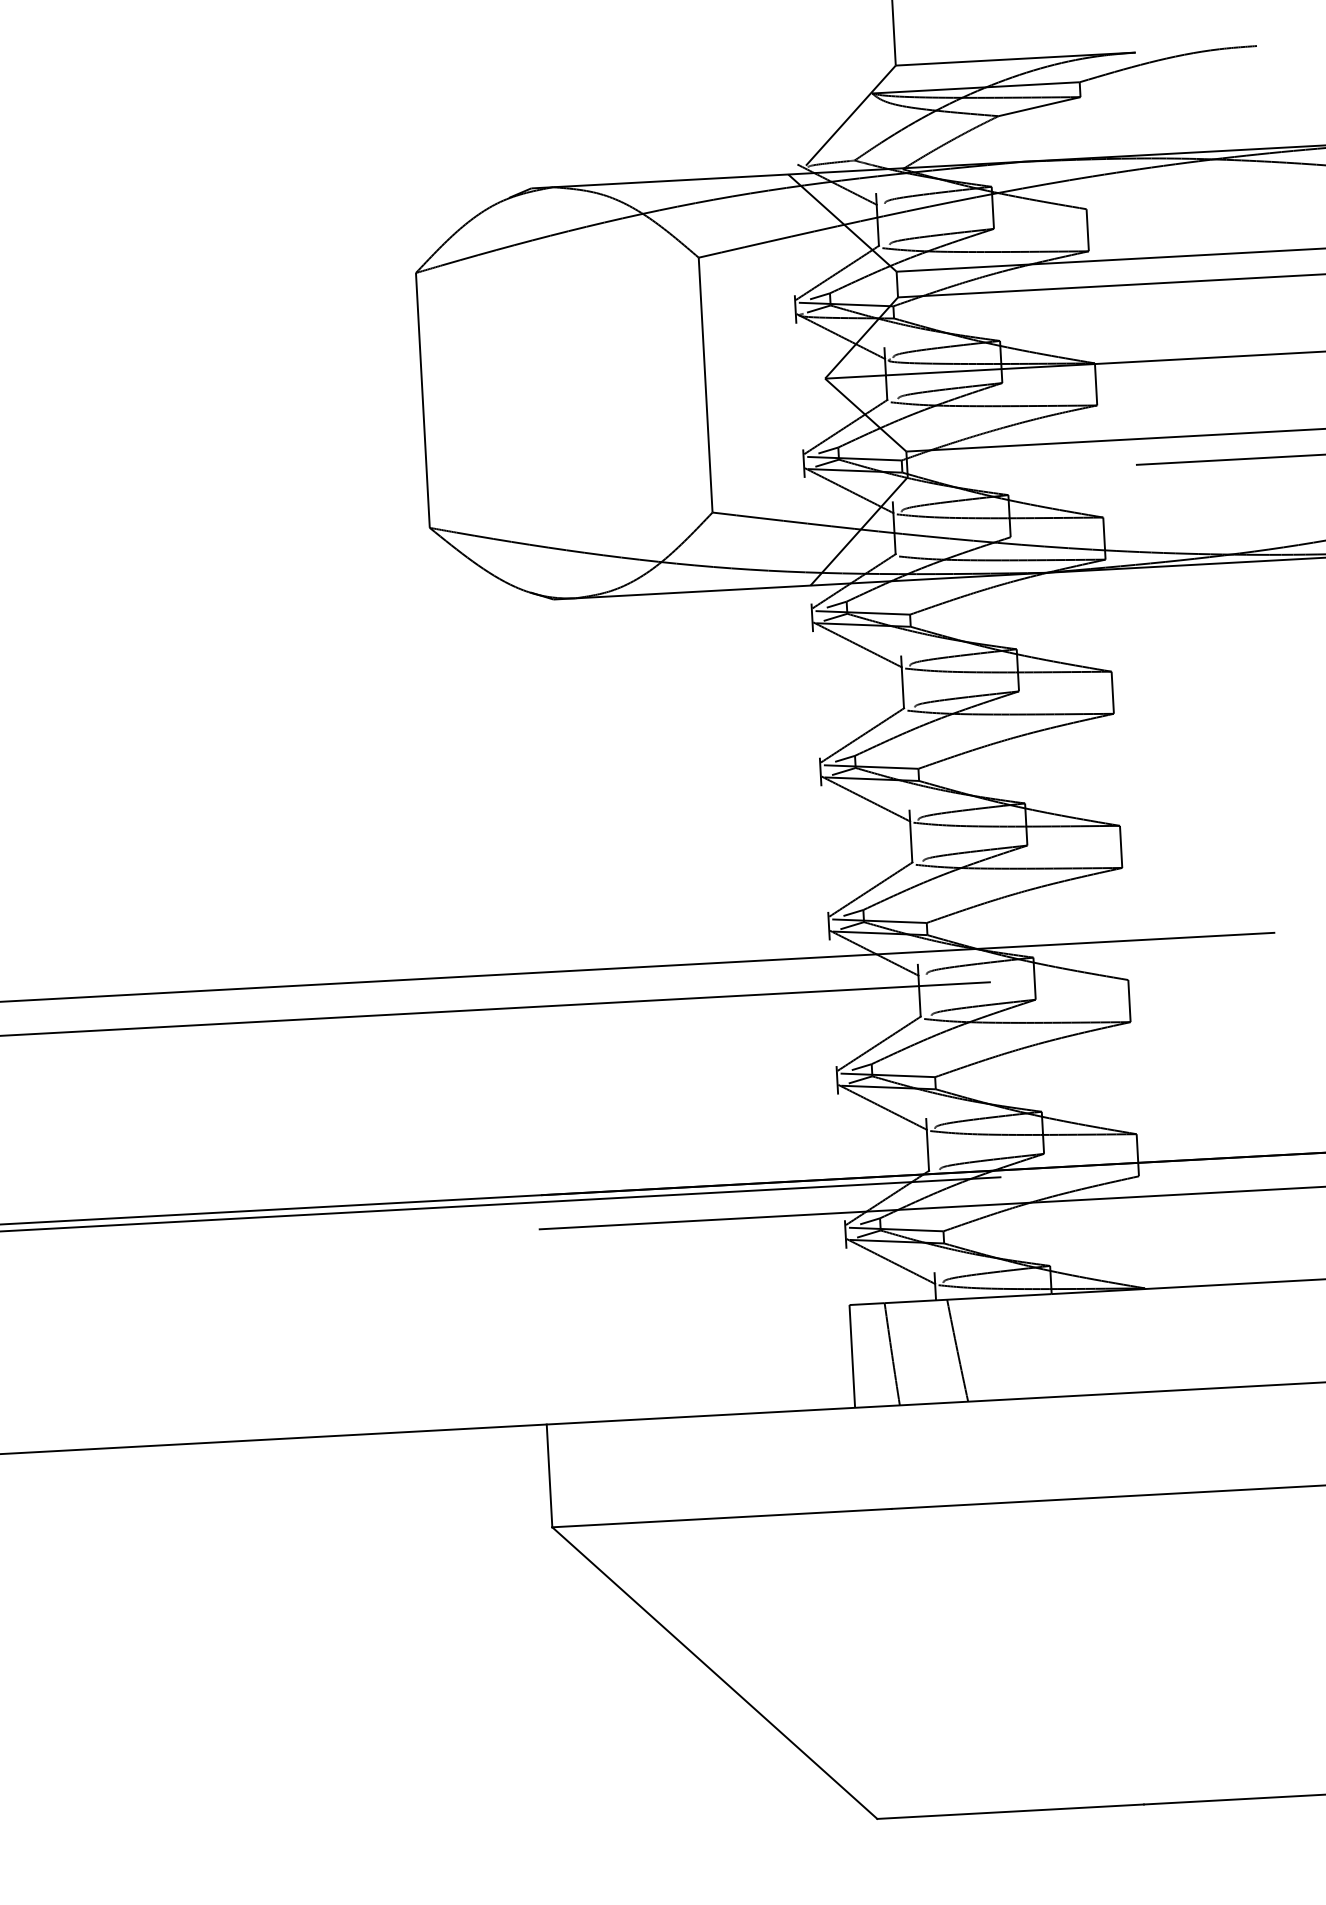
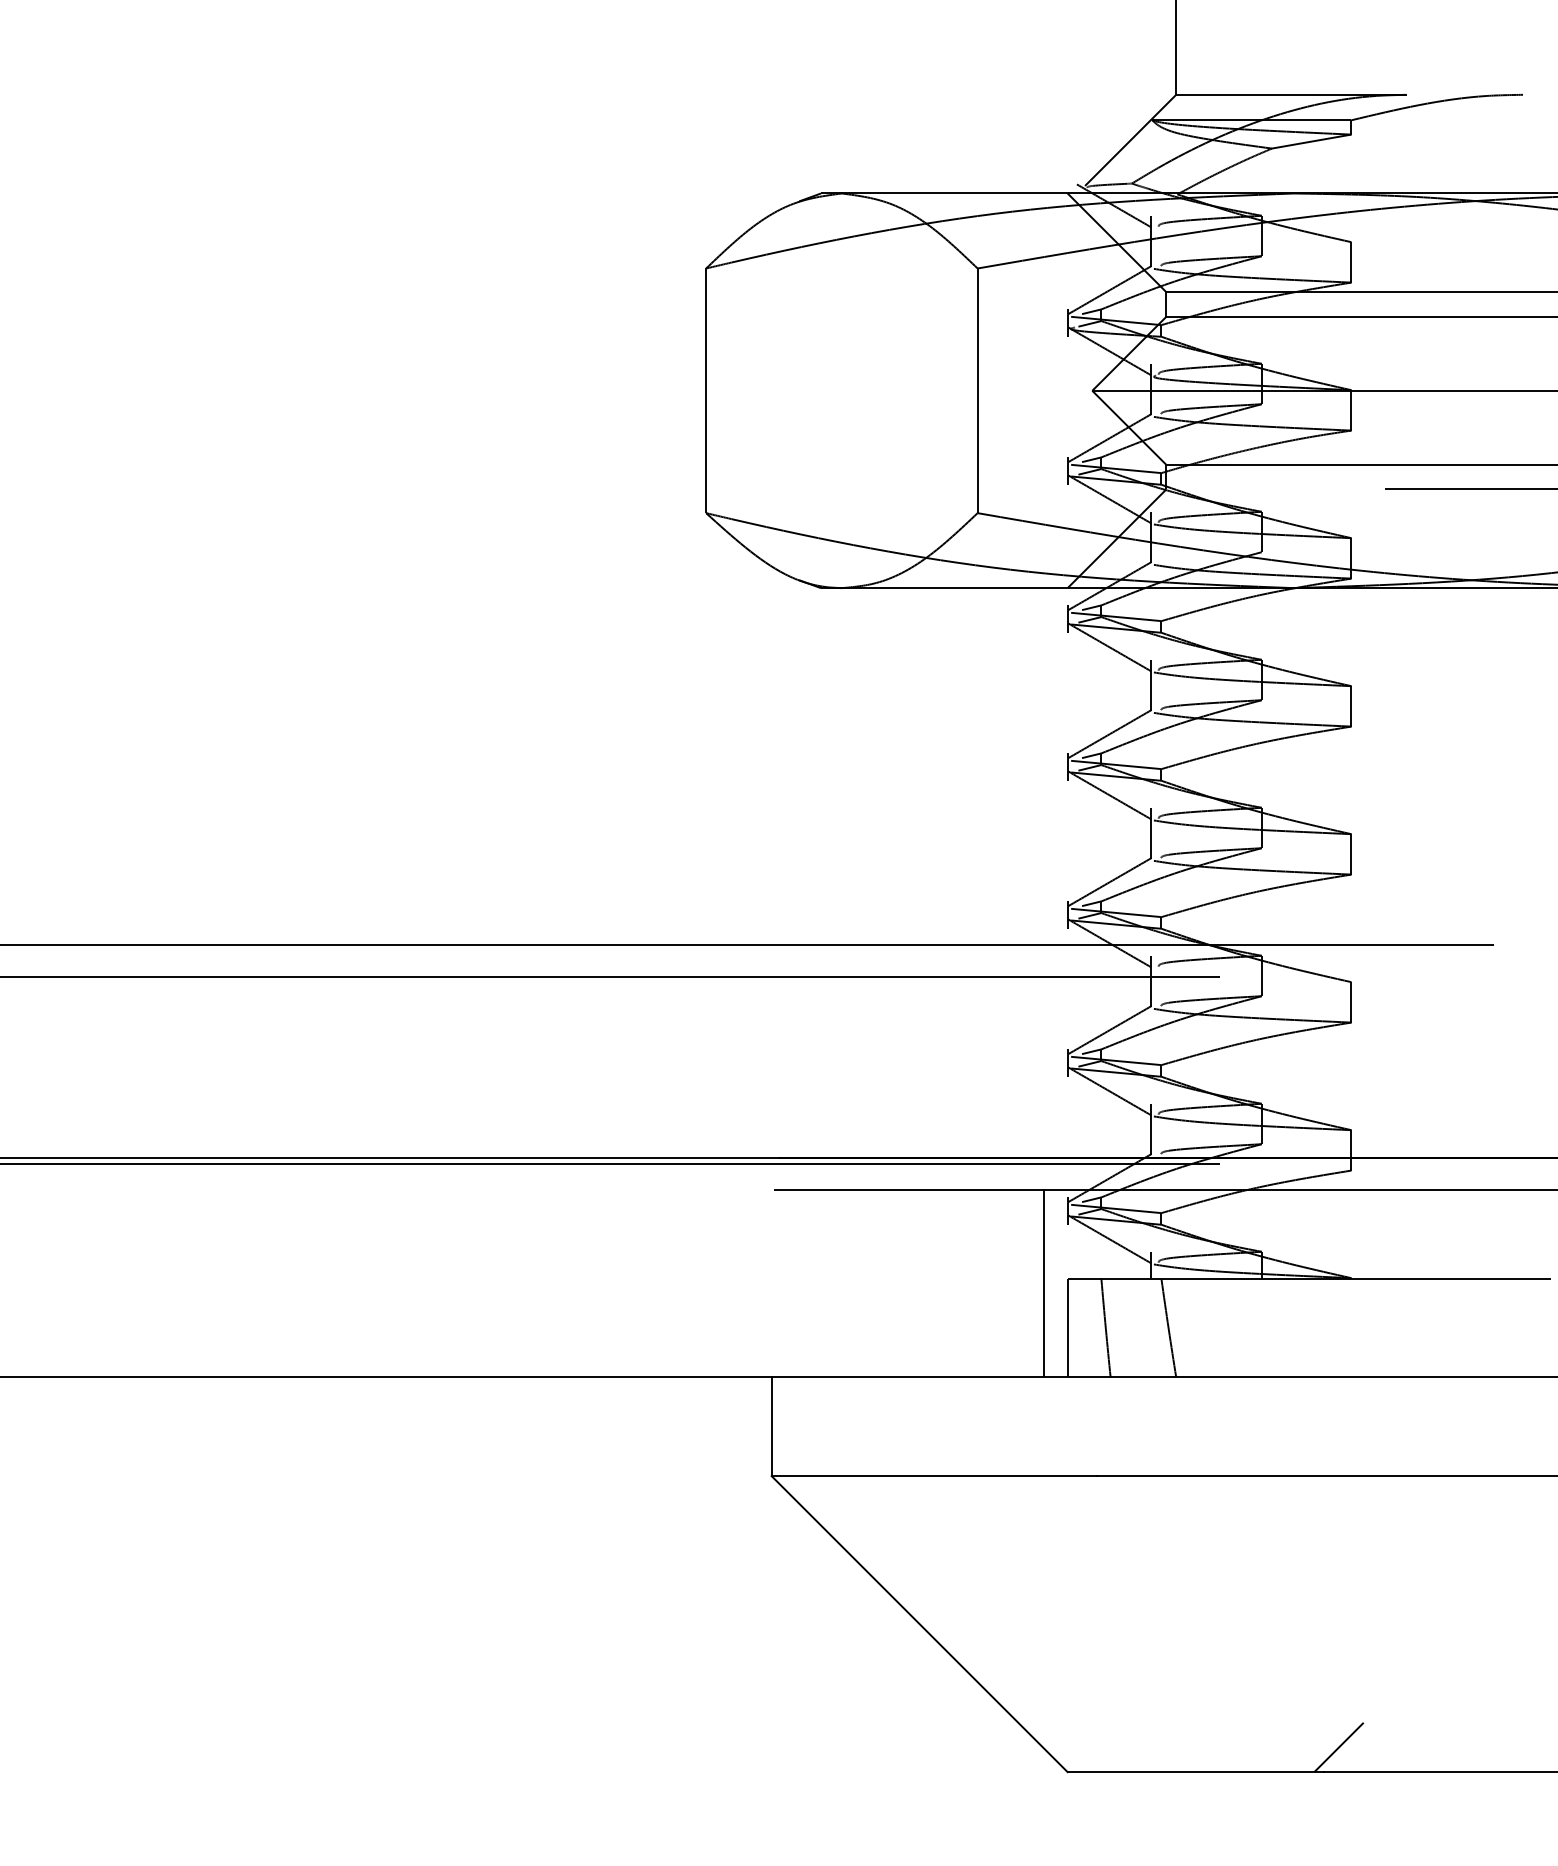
line: (825, 1311) -> (1044, 1283), added
line: (1158, 1777) -> (1338, 1747), added

